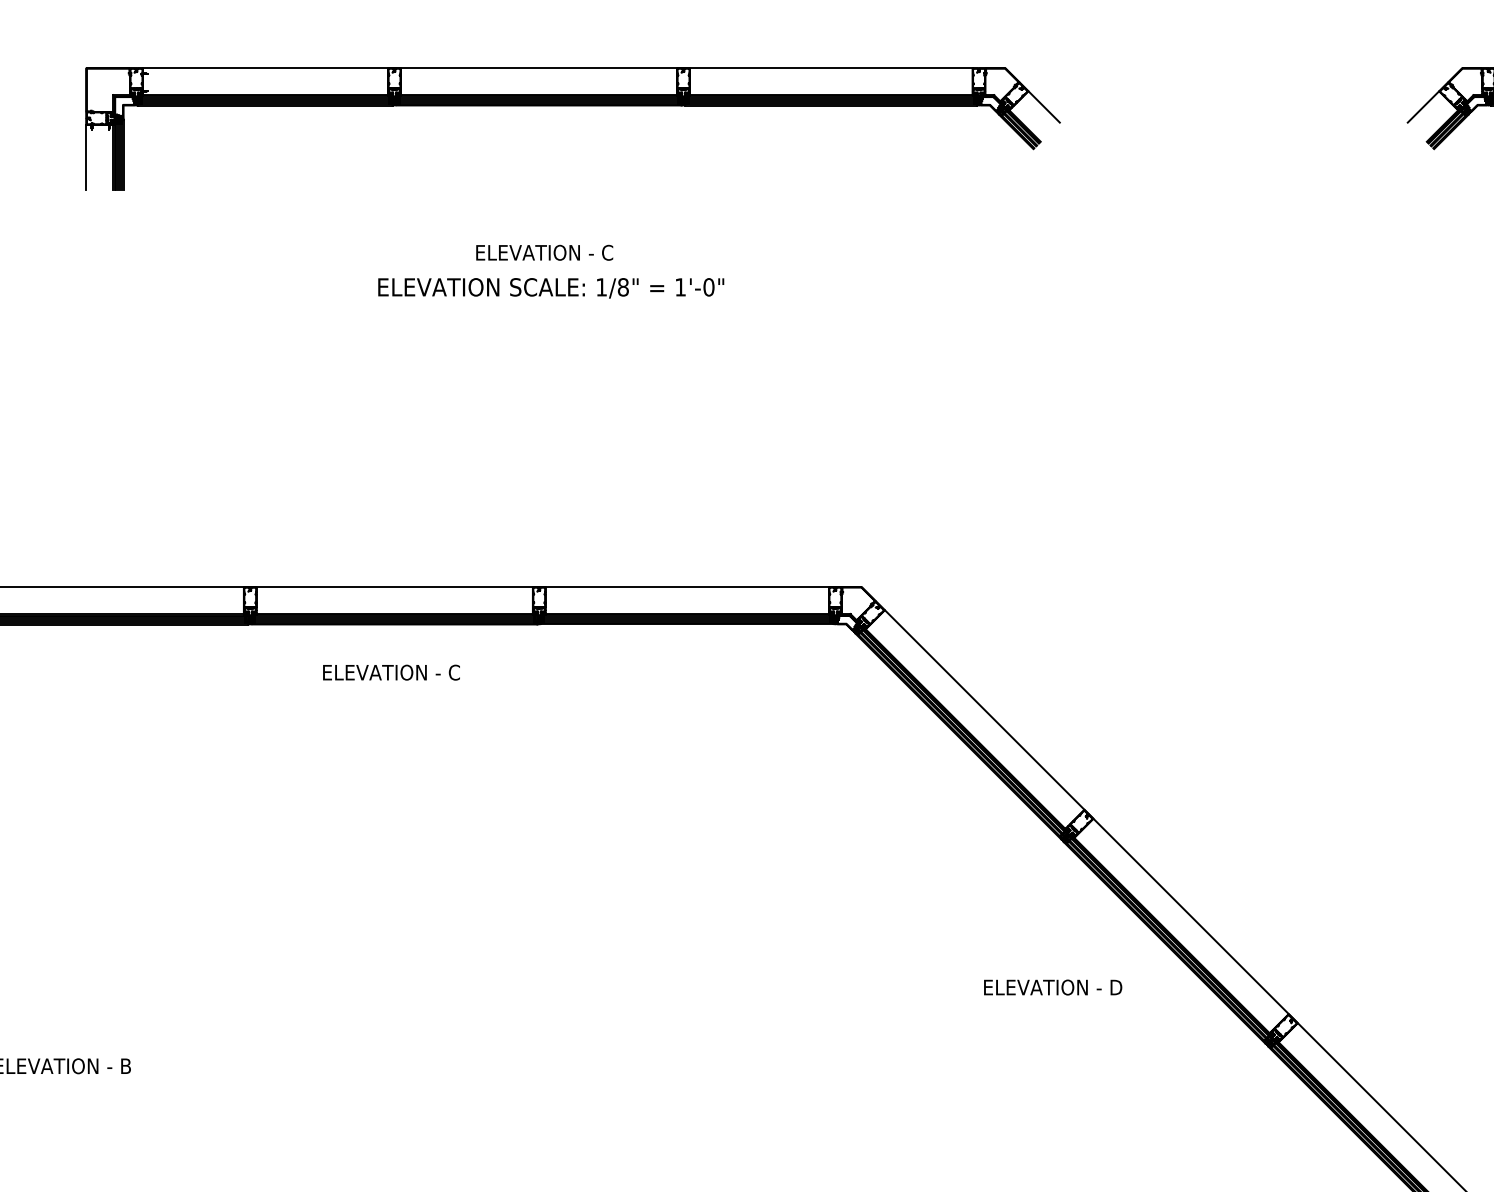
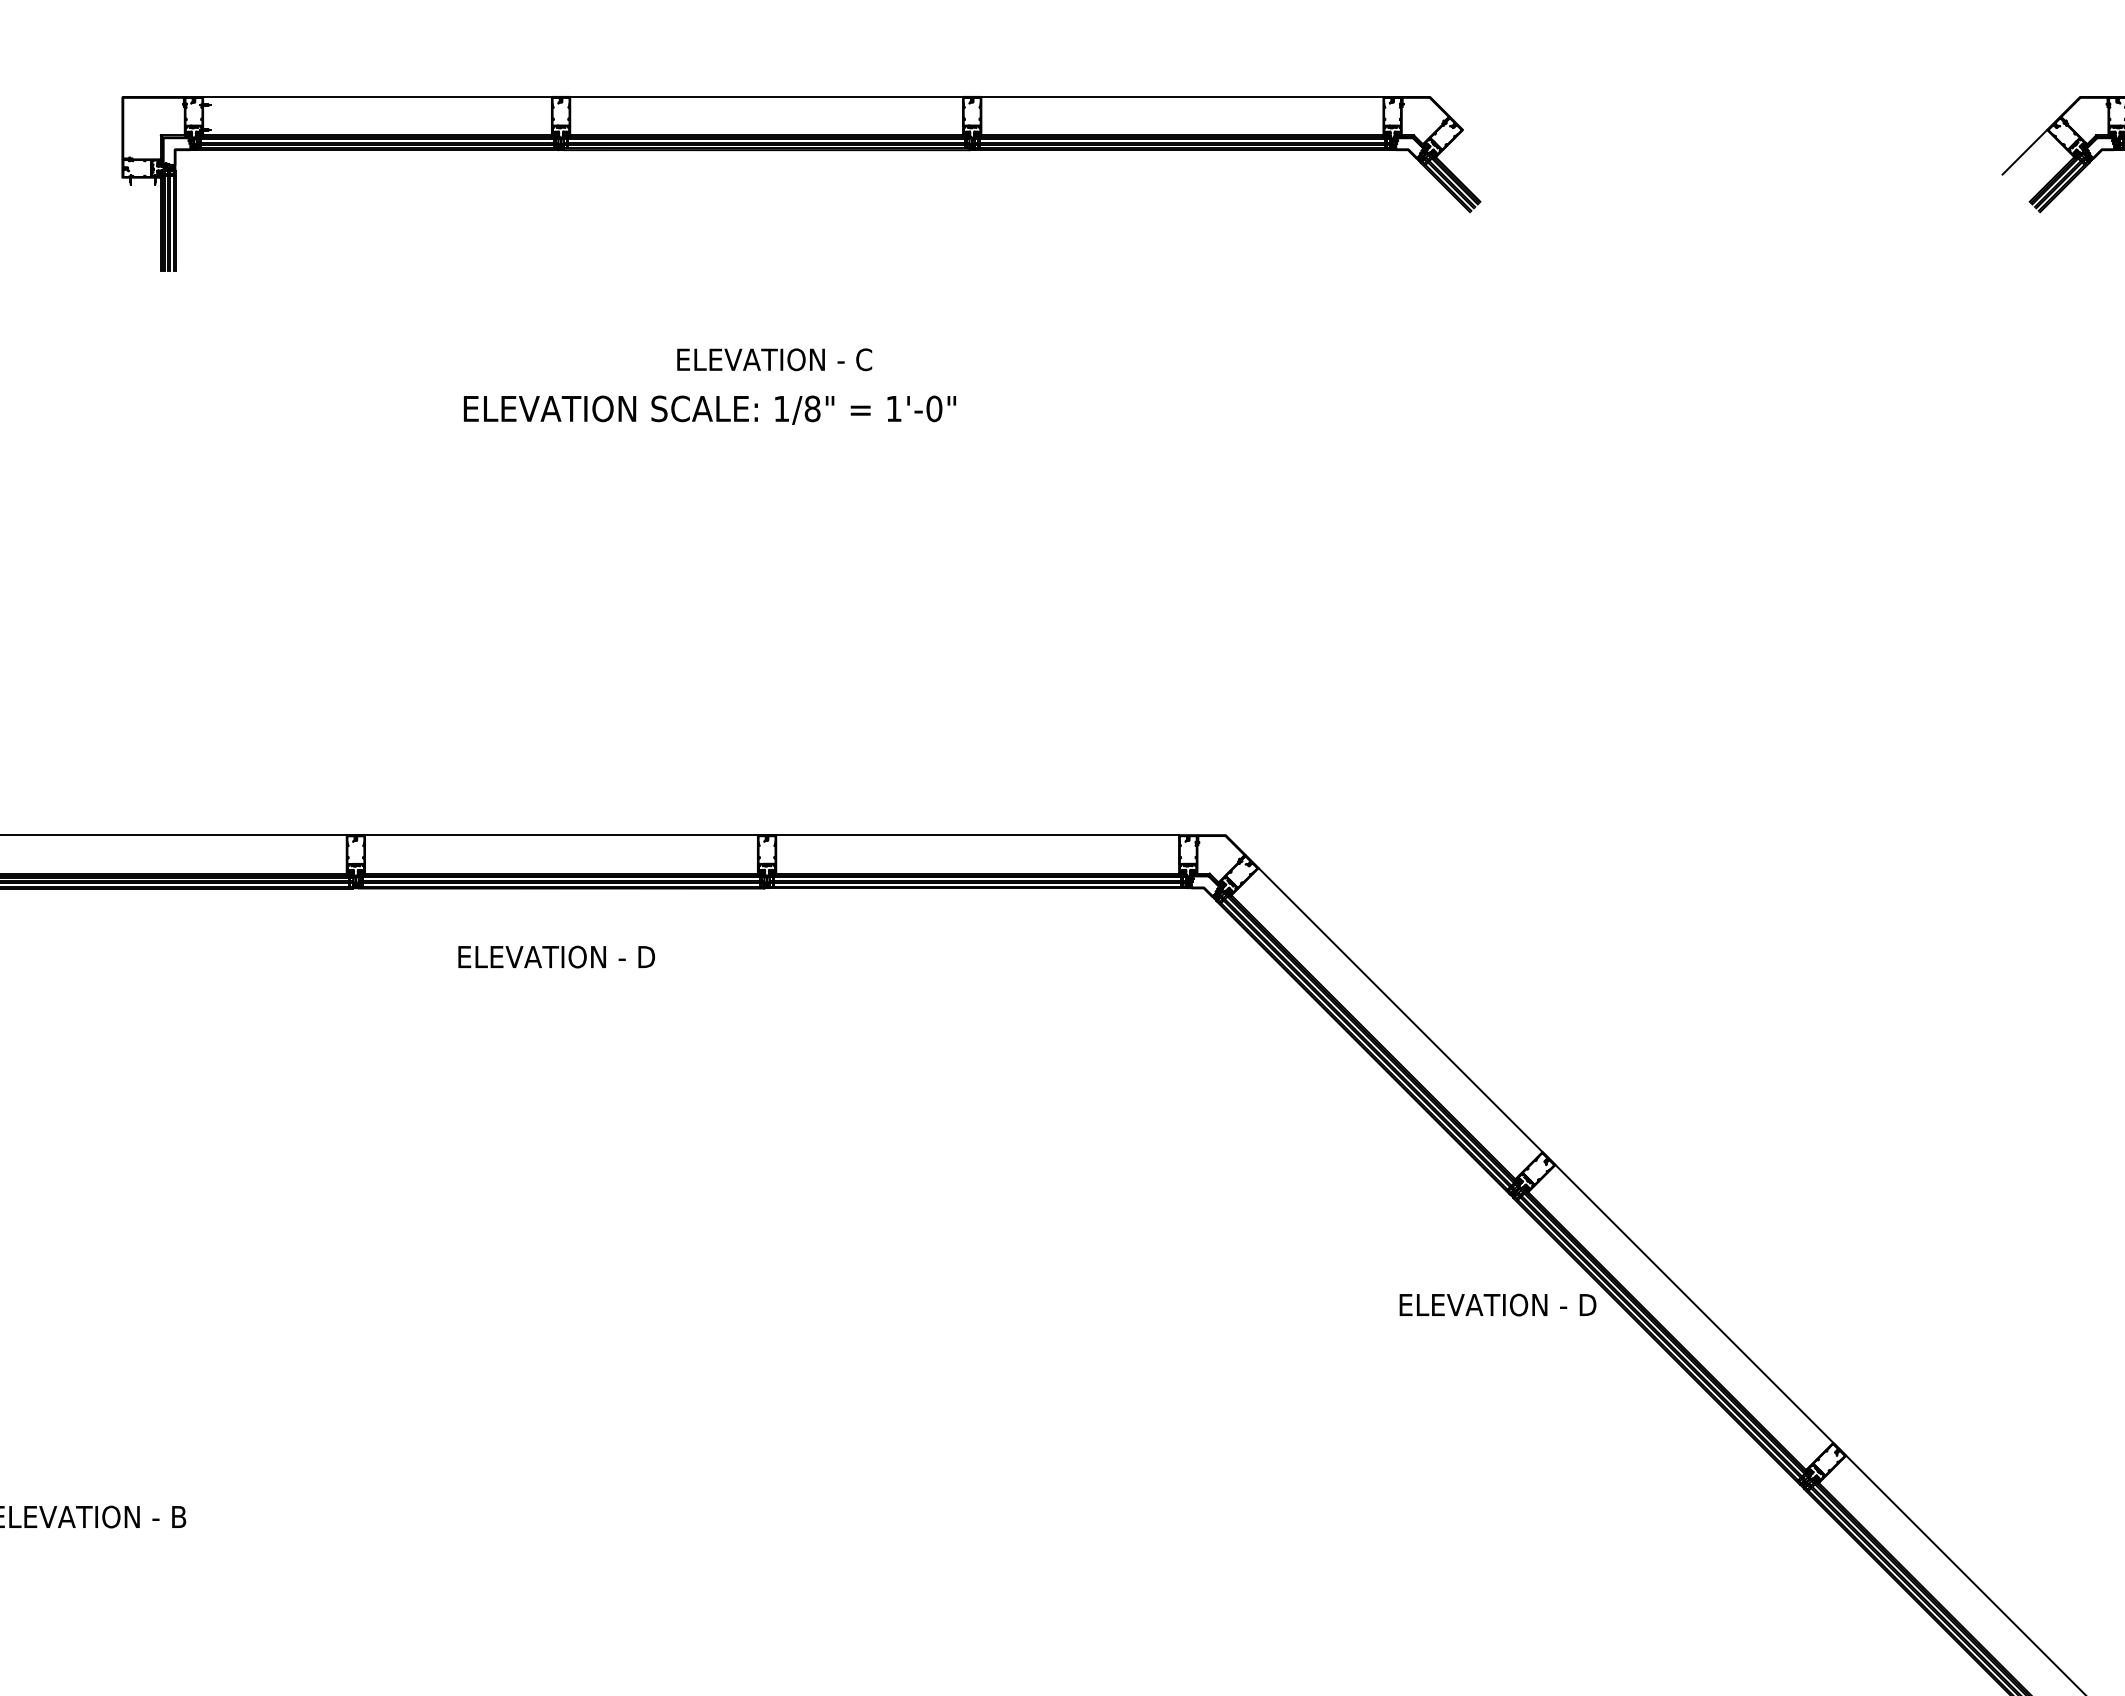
line: (1044, 107) -> (1485, 152), removed
line: (86, 157) -> (122, 223), removed
text: (550, 287) -> (709, 409), moved
text: (391, 672) -> (556, 956), ELEVATION - C -> ELEVATION - D
text: (1052, 987) -> (1497, 1304), moved

